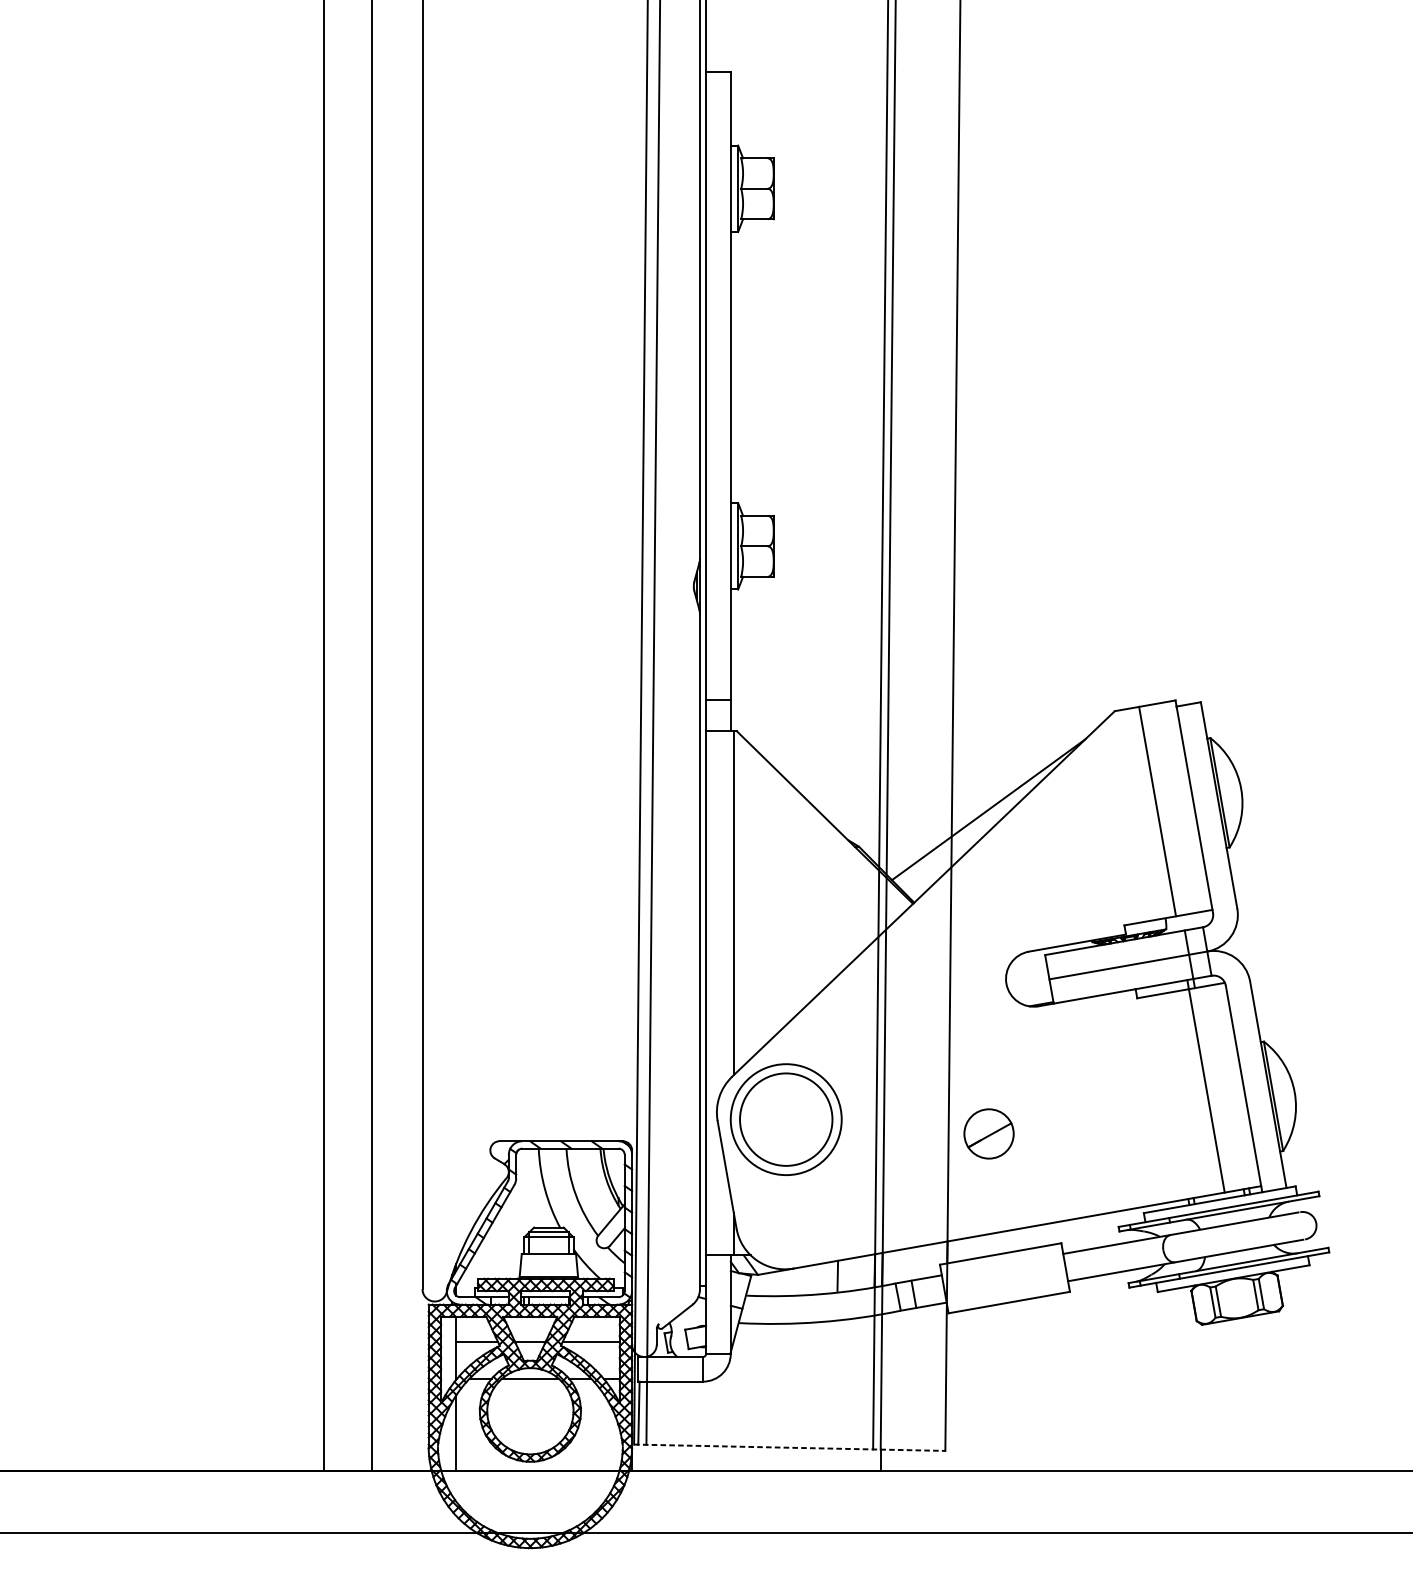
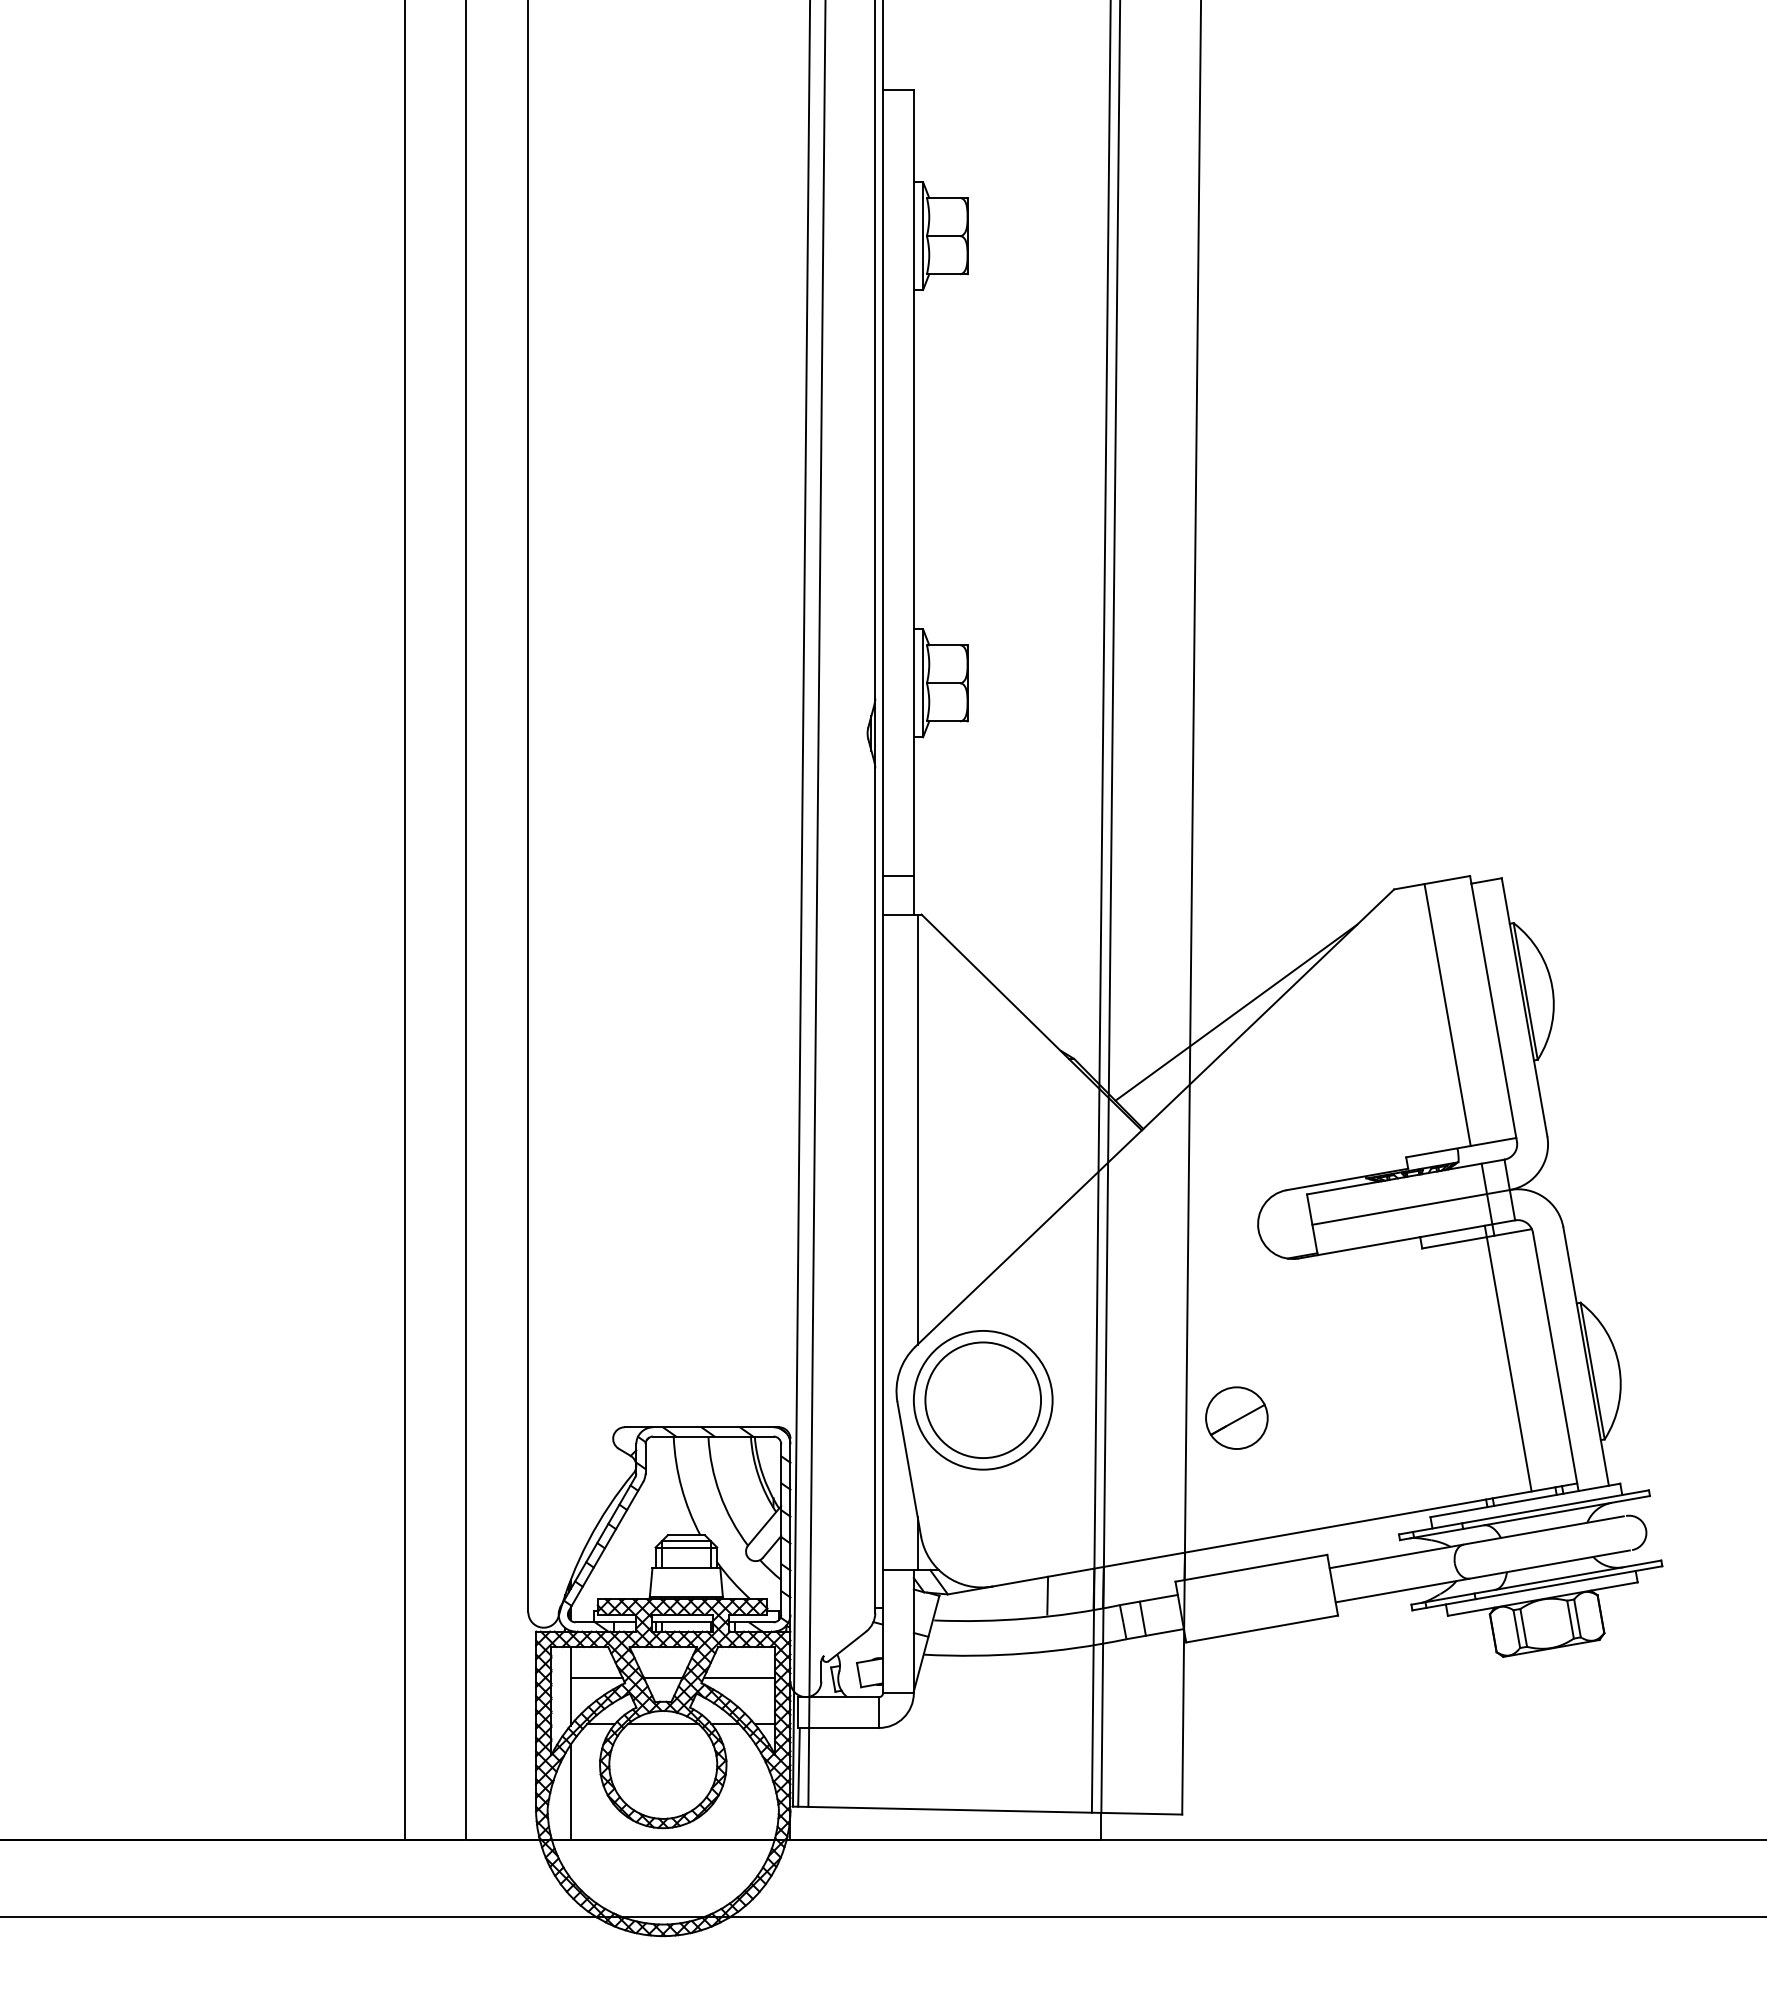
line: (789, 1447) -> (987, 1810), dashed -> solid

